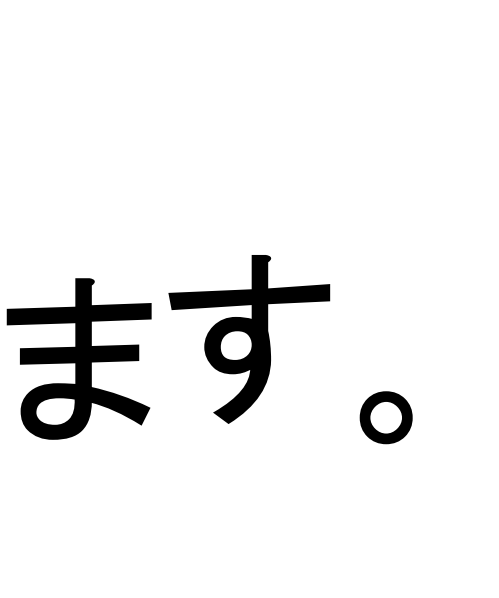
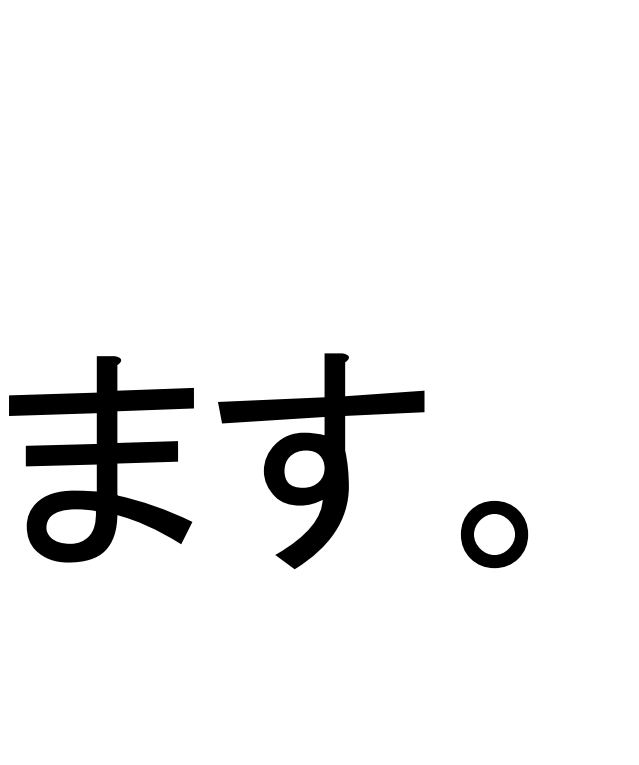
part: (249, 339) -> (321, 461), moved

